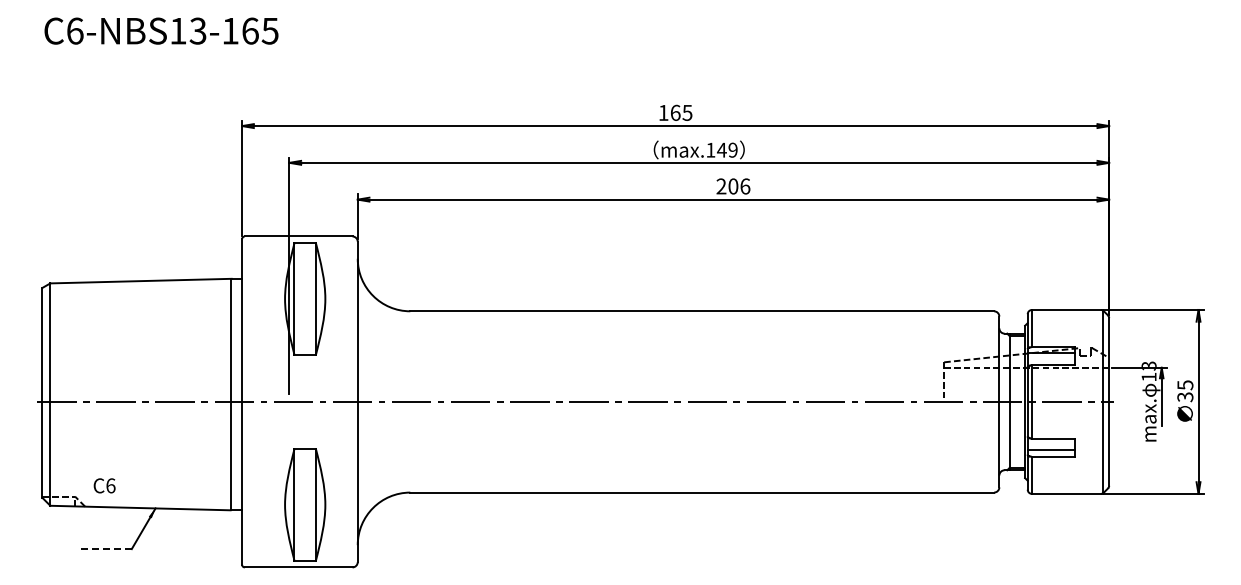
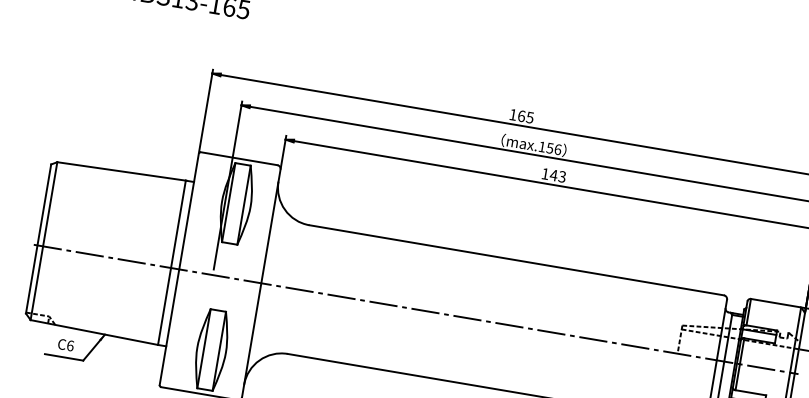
text: (727, 149) -> (554, 148), max.149 -> max.156
text: (733, 186) -> (553, 175), 206 -> 143
text: (104, 485) -> (65, 344), moved
line: (104, 549) -> (63, 357), dashed -> solid

